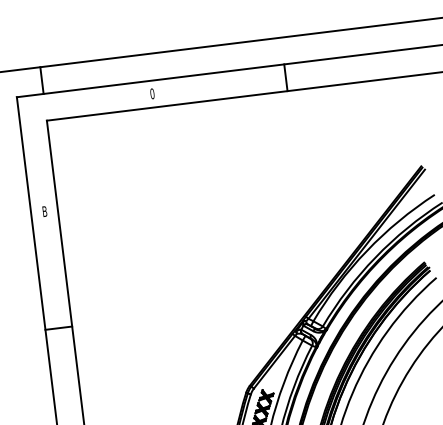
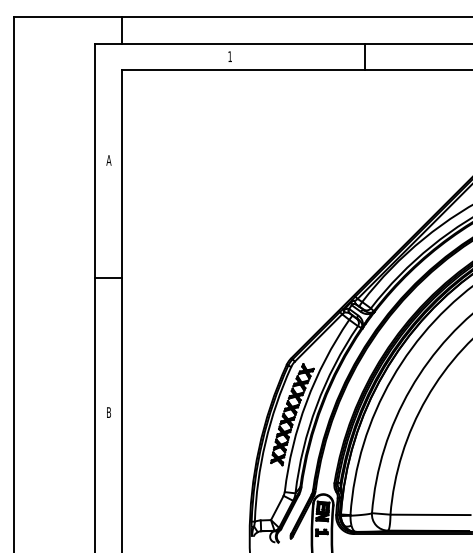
text: (152, 93) -> (230, 56), 0 -> 1
text: (44, 211) -> (108, 160), B -> A

